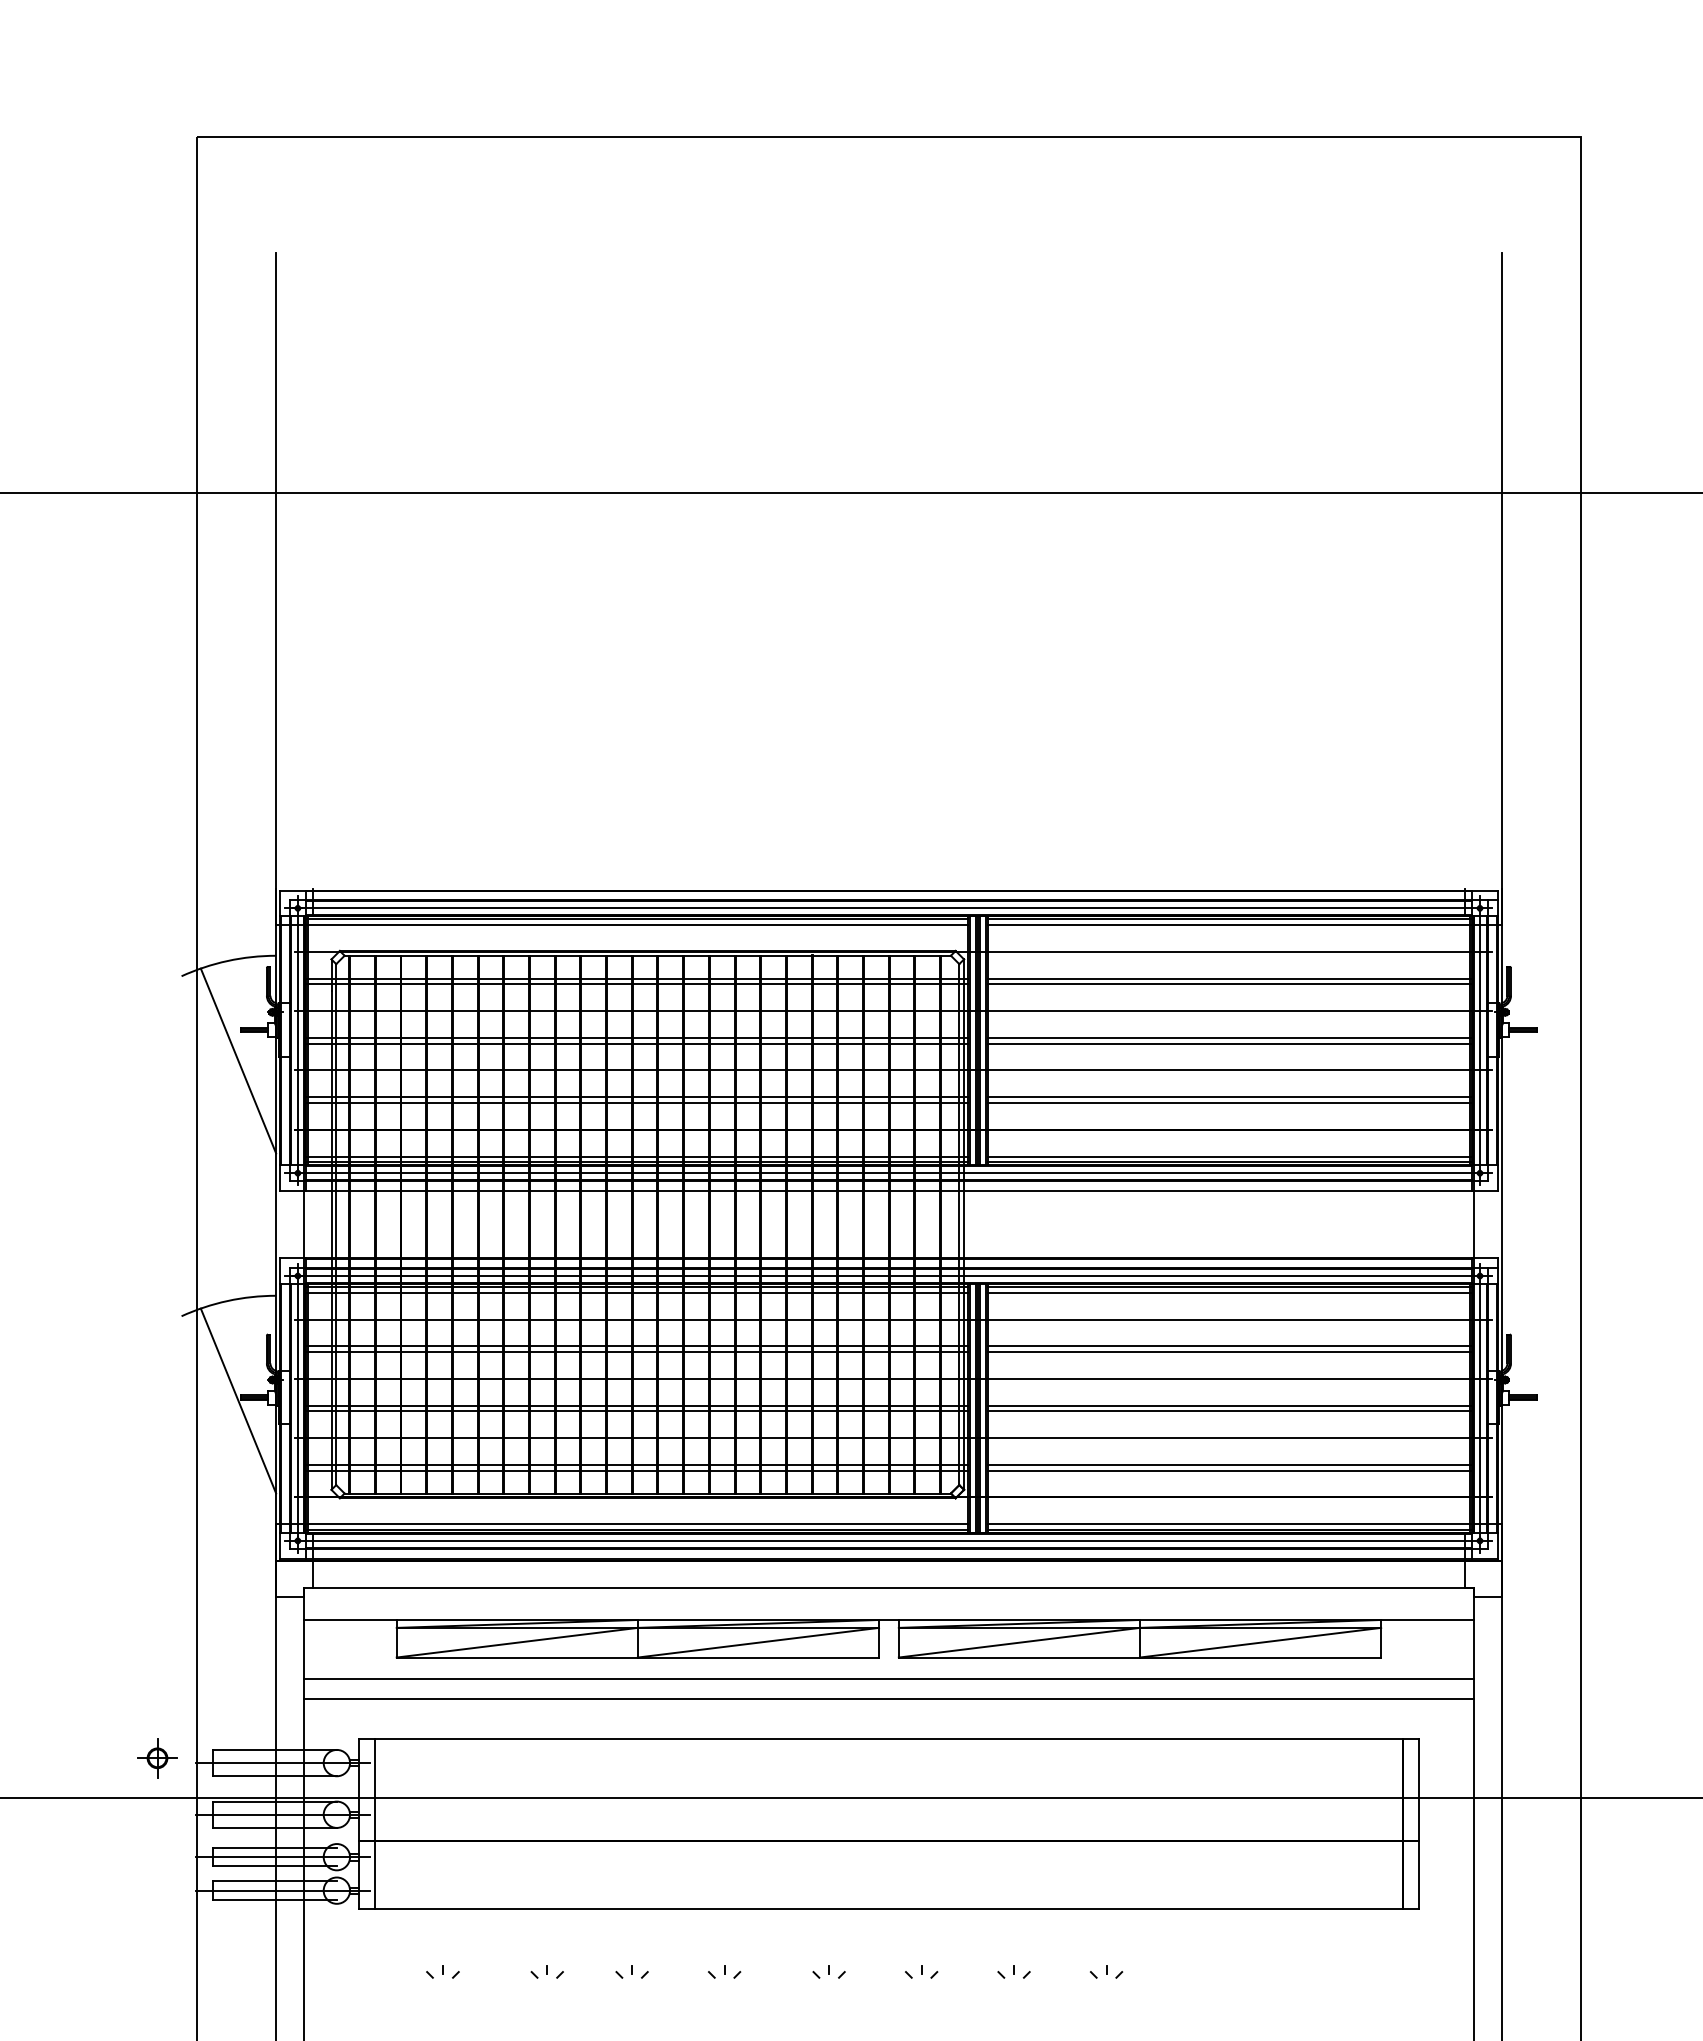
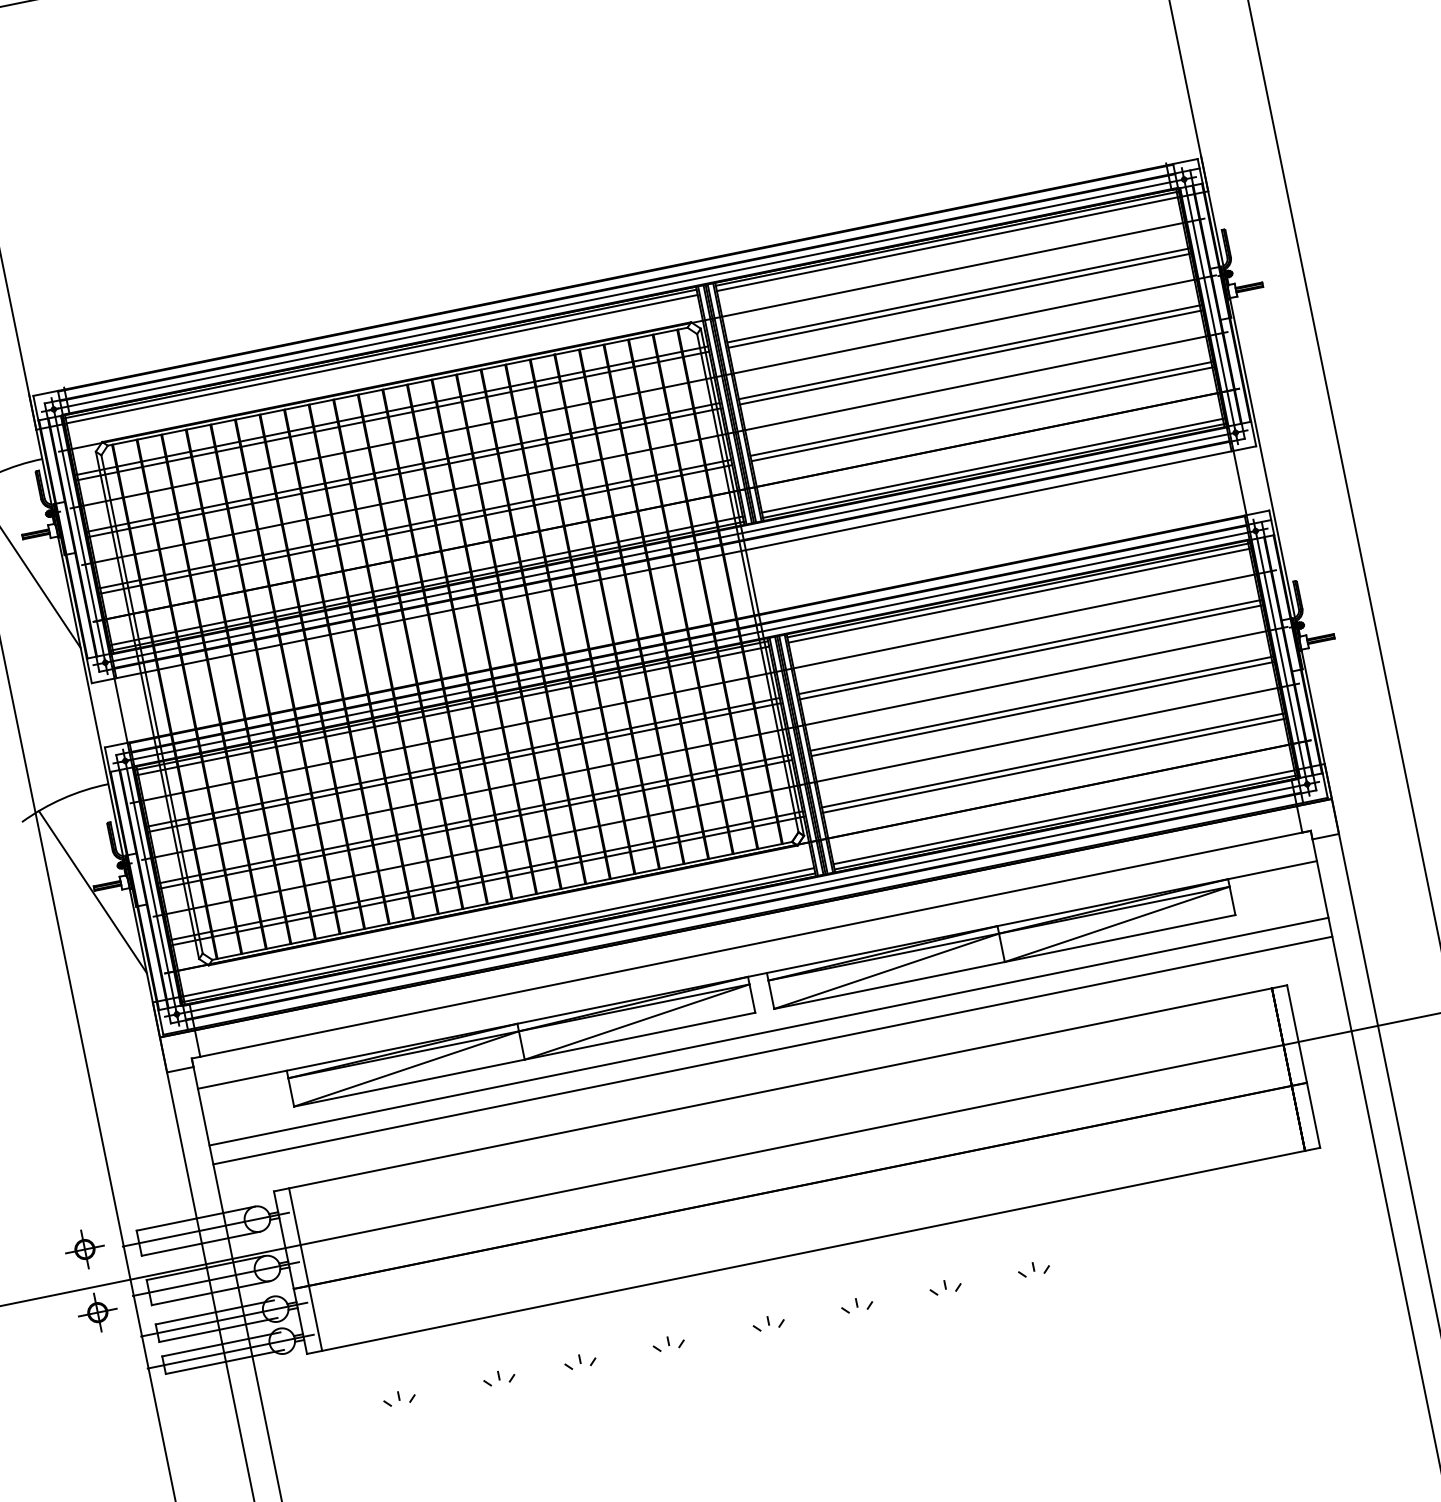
part: (157, 1824) -> (97, 1312), added

